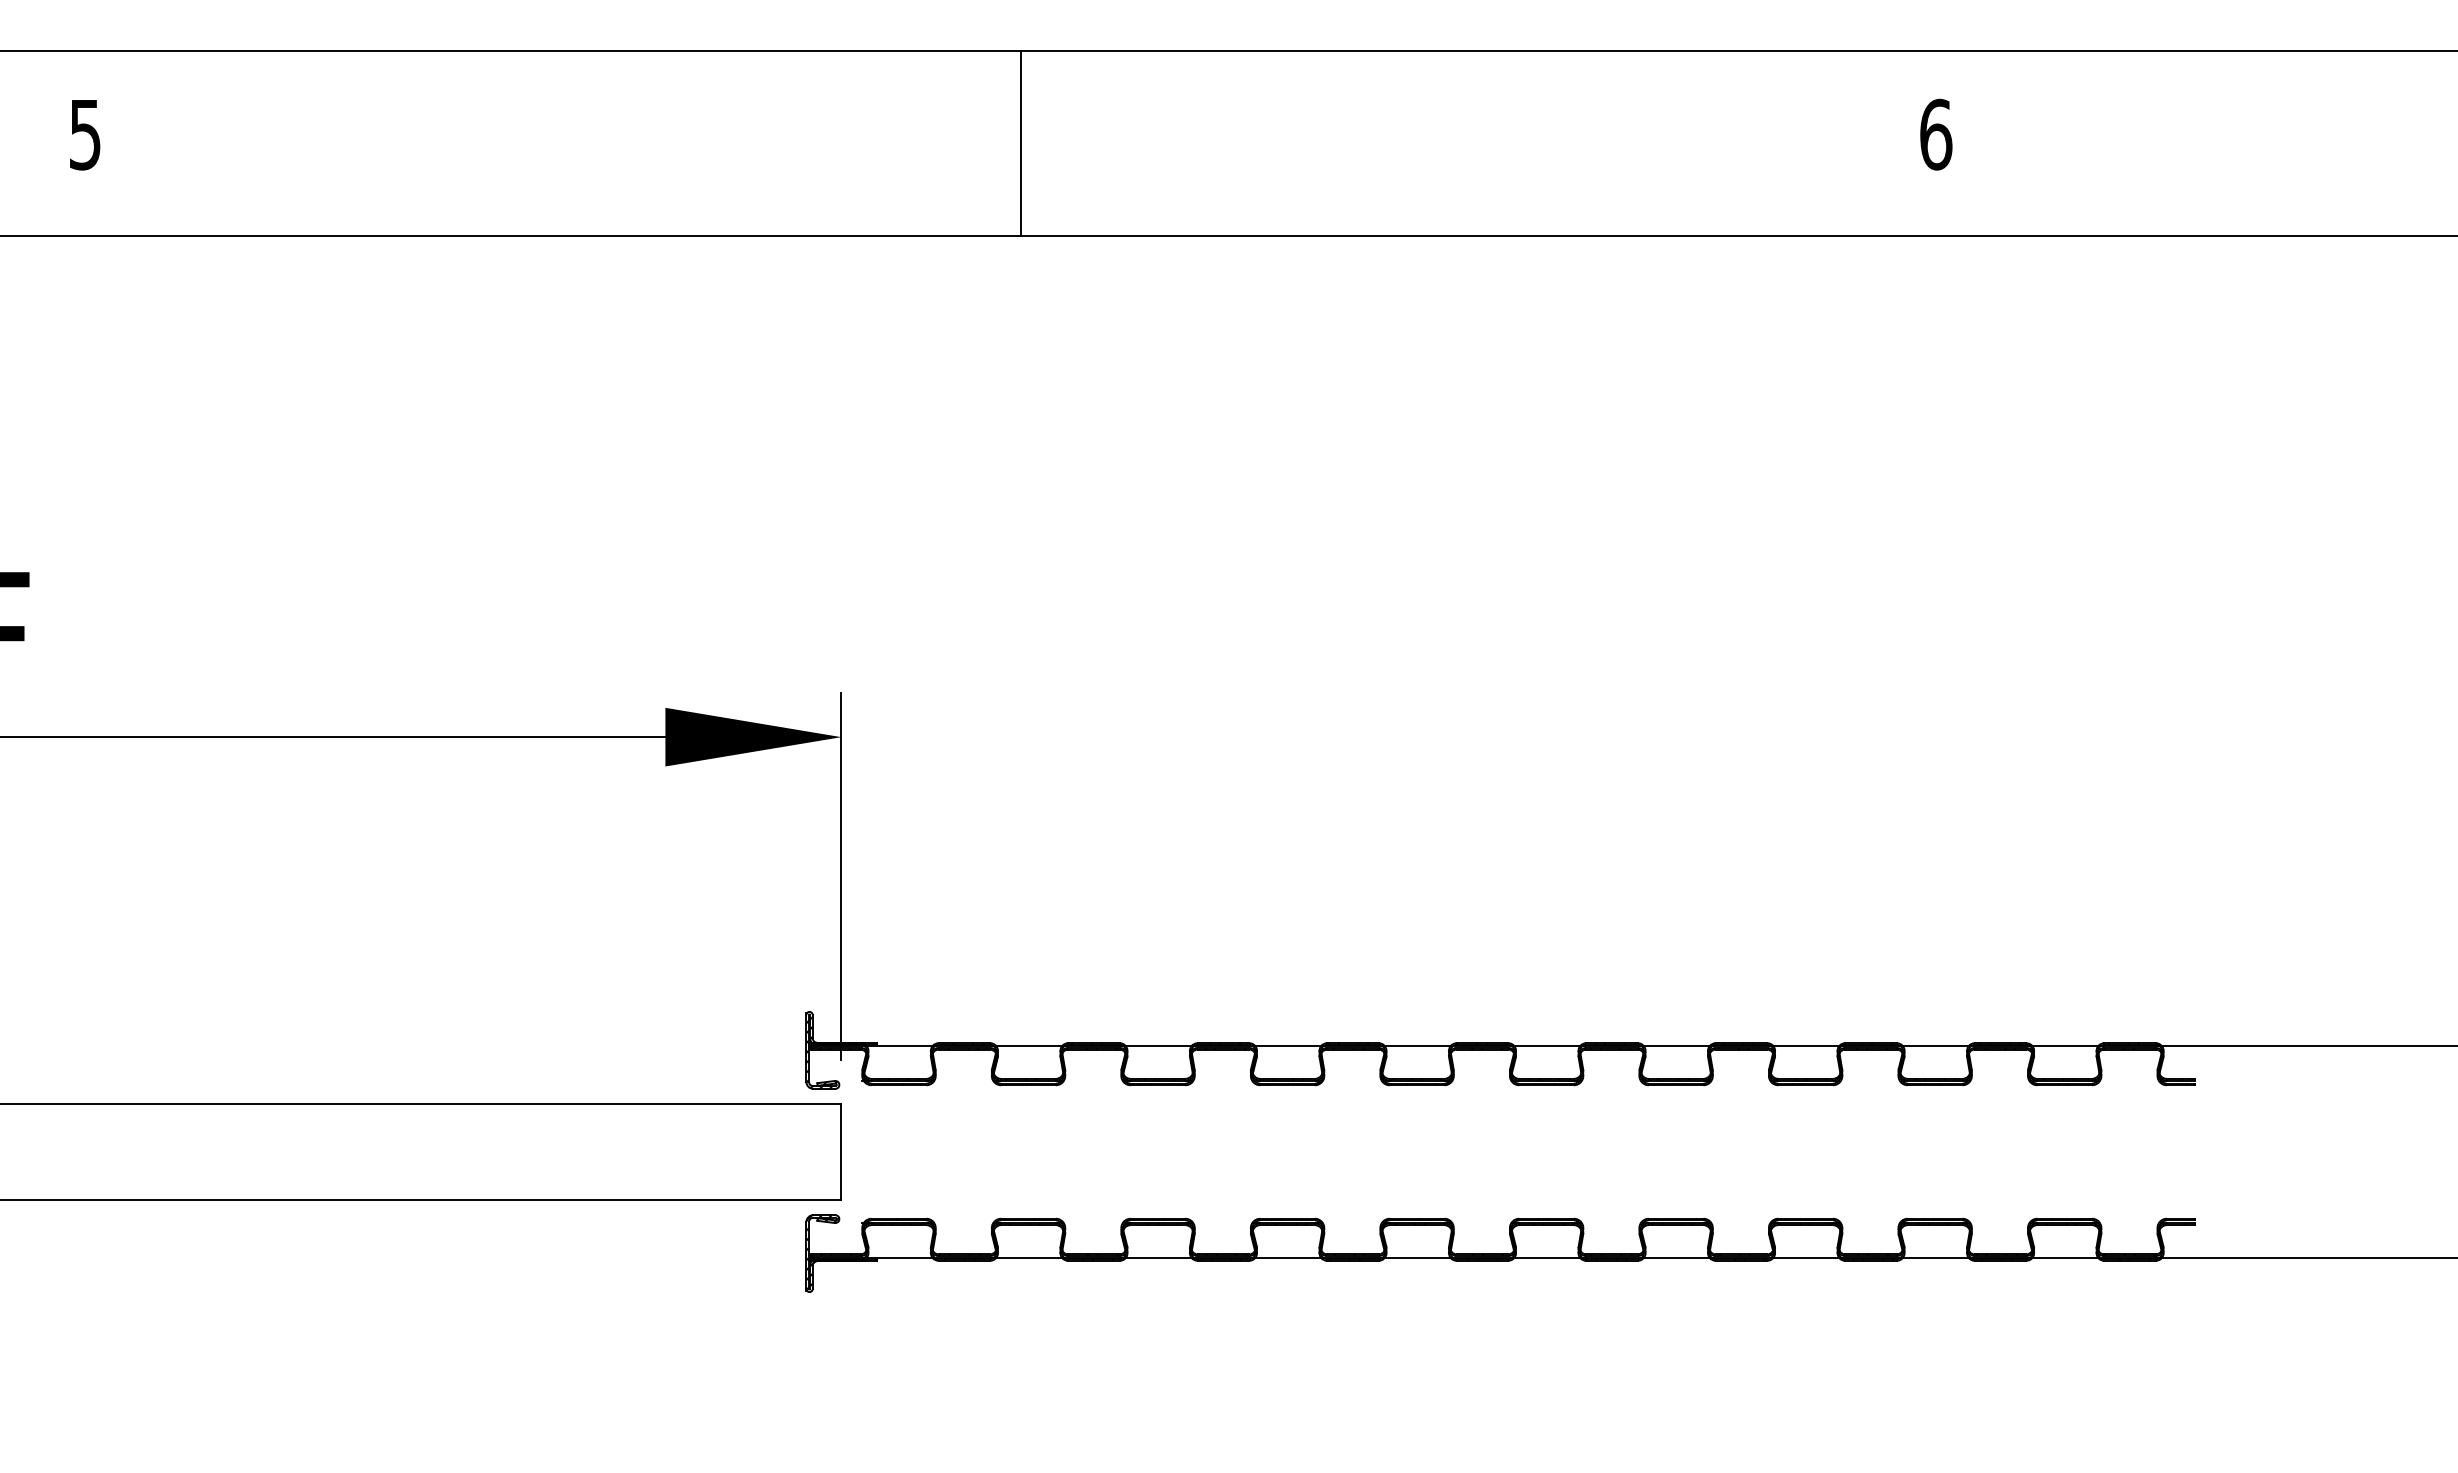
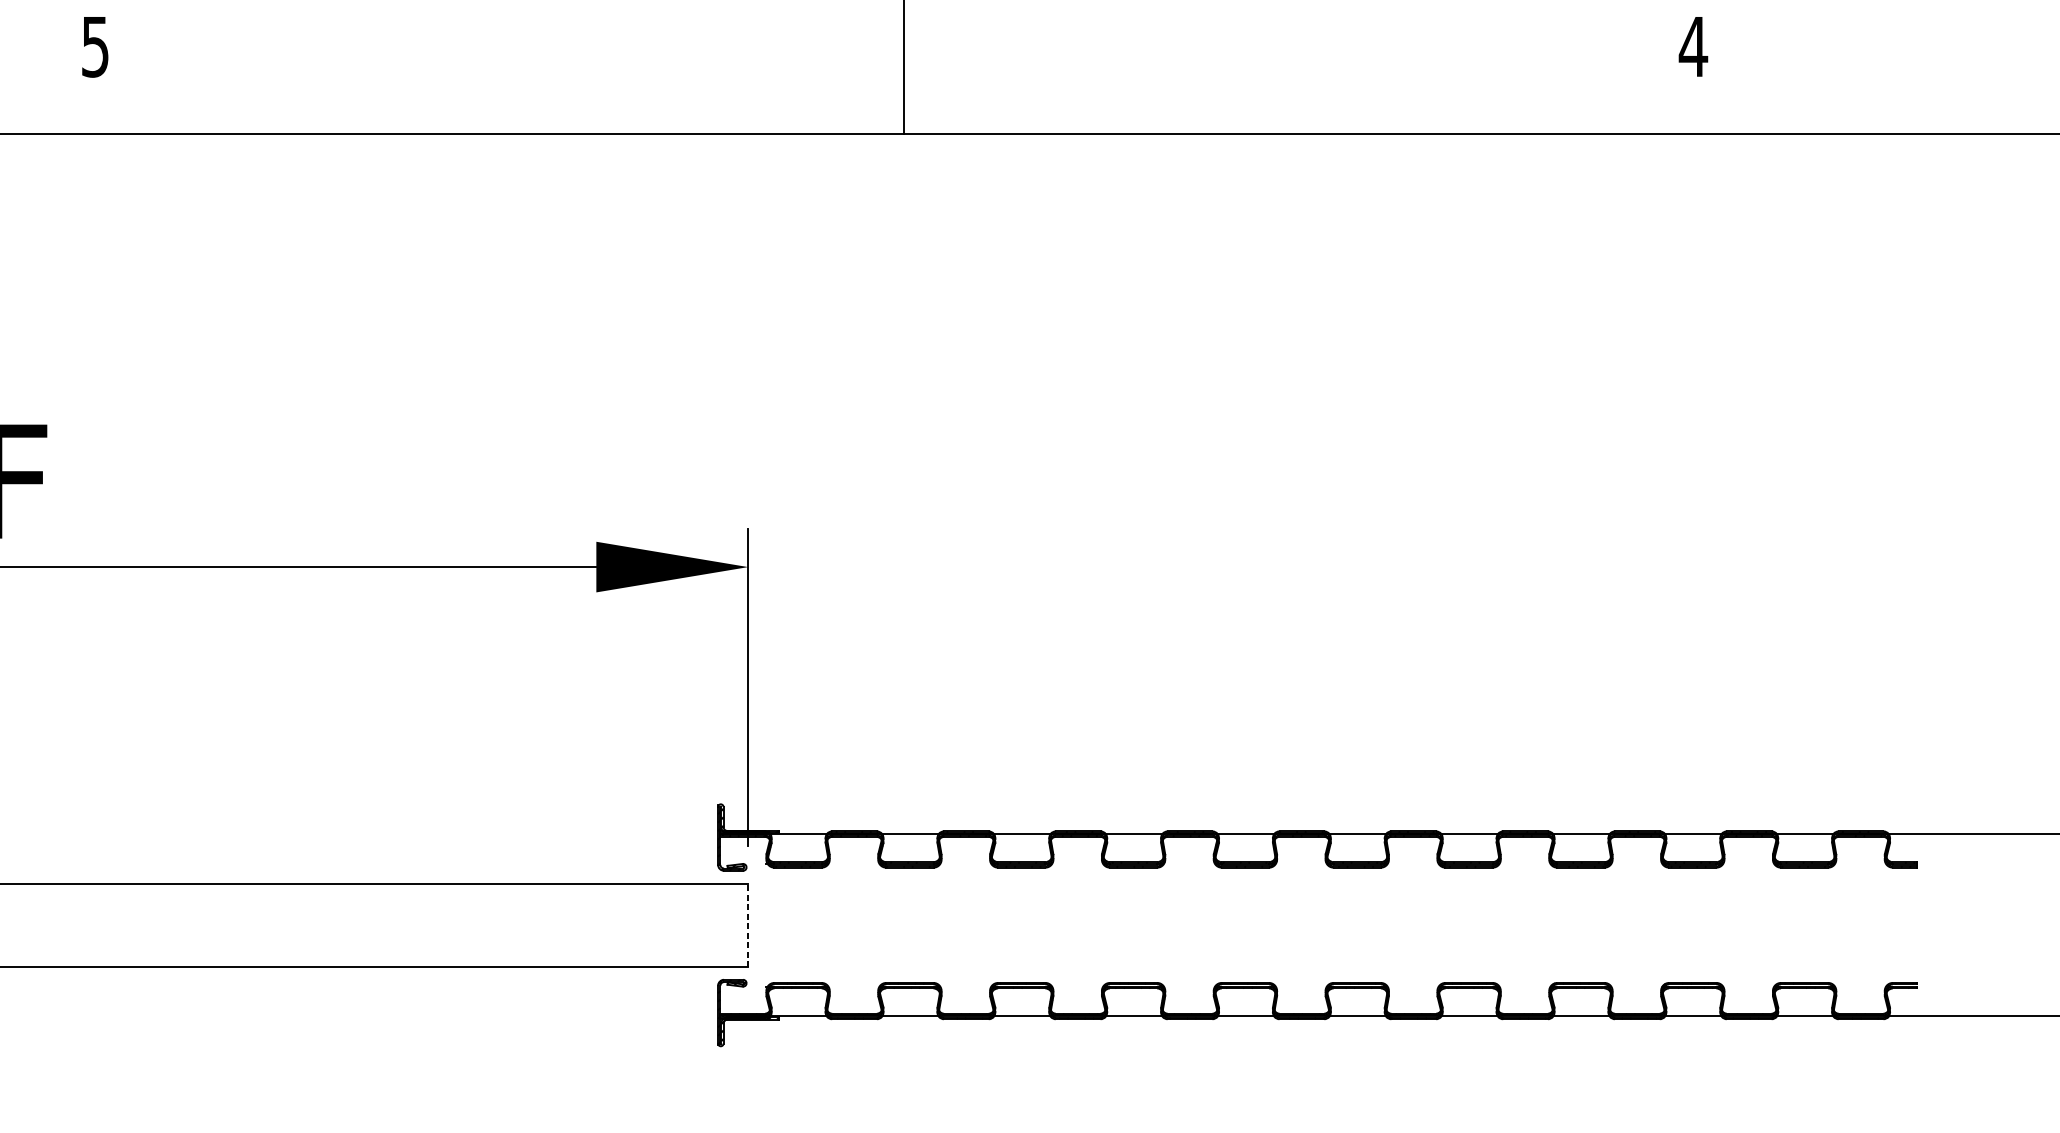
text: (1935, 134) -> (1693, 46), 6 -> 4
line: (841, 1151) -> (748, 924), solid -> dashed

